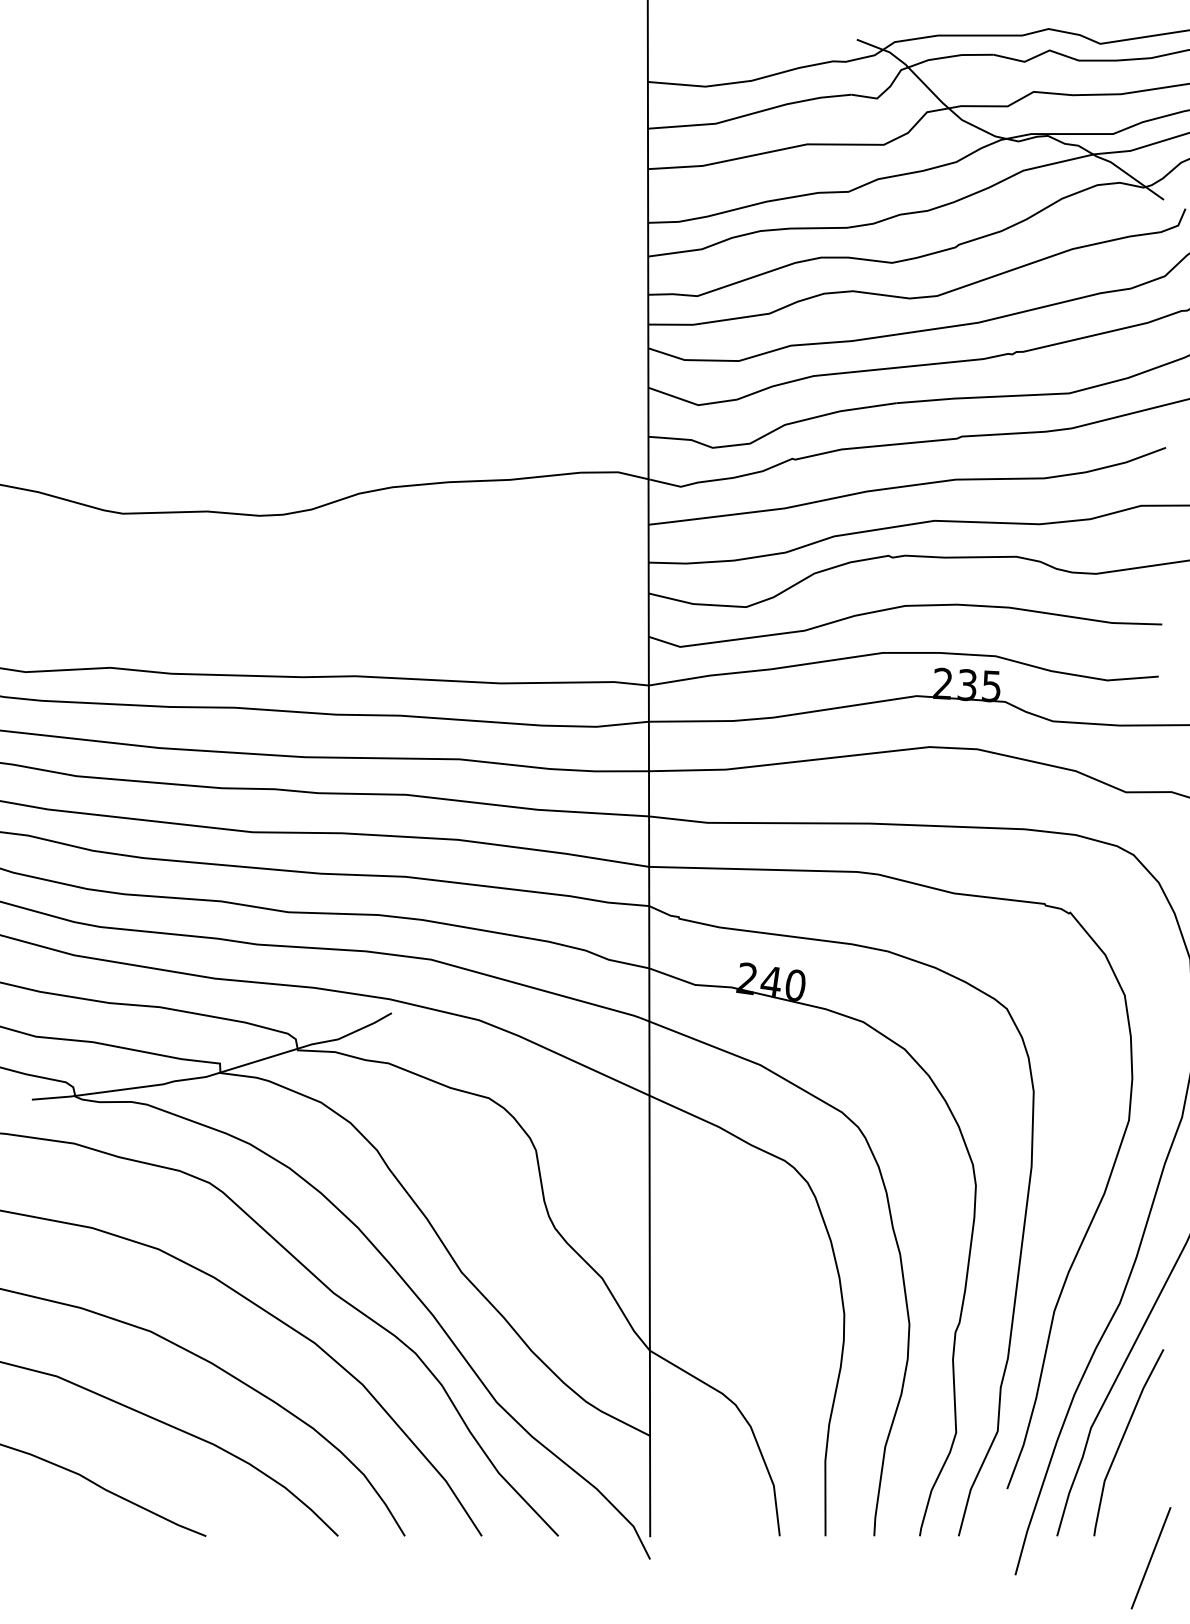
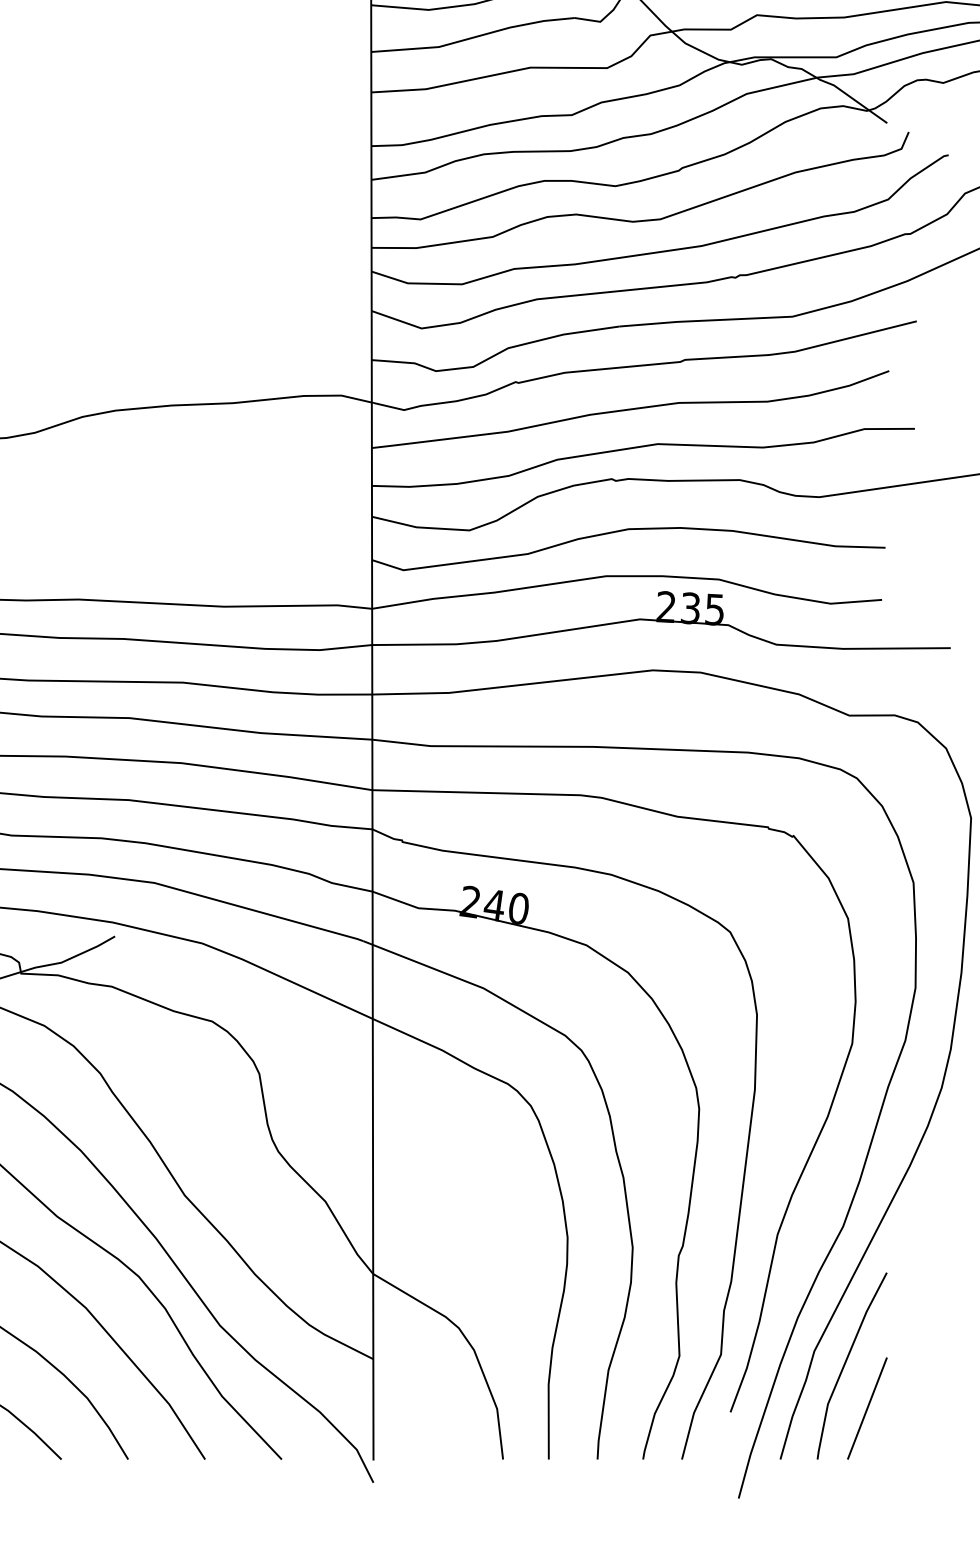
line: (1150, 1558) -> (866, 1408), moved

